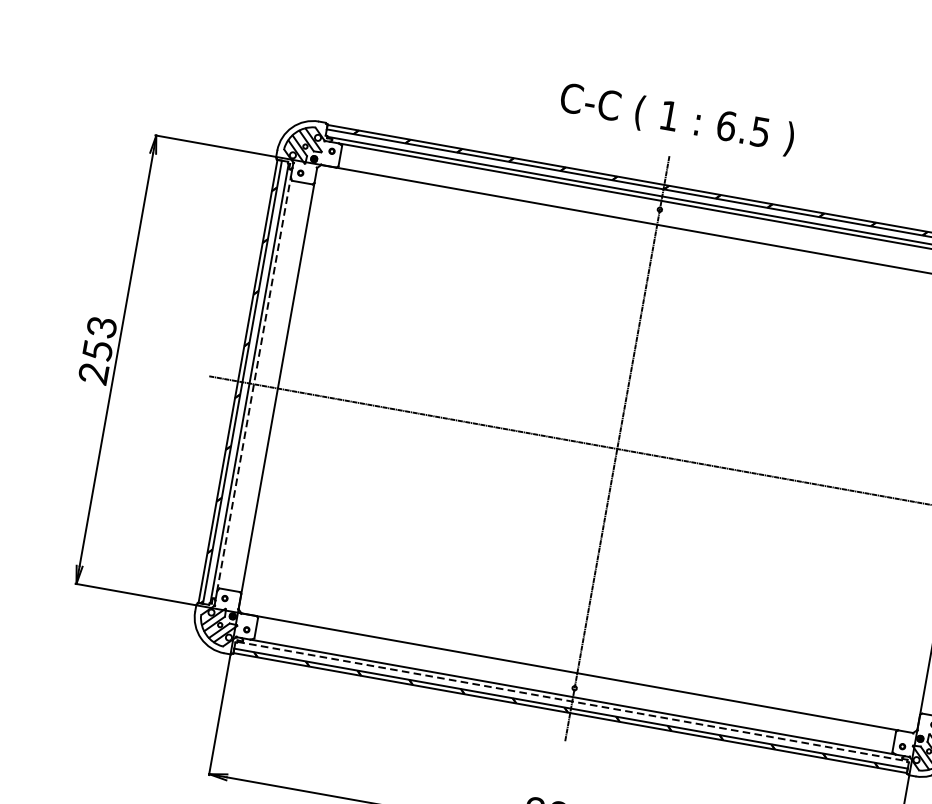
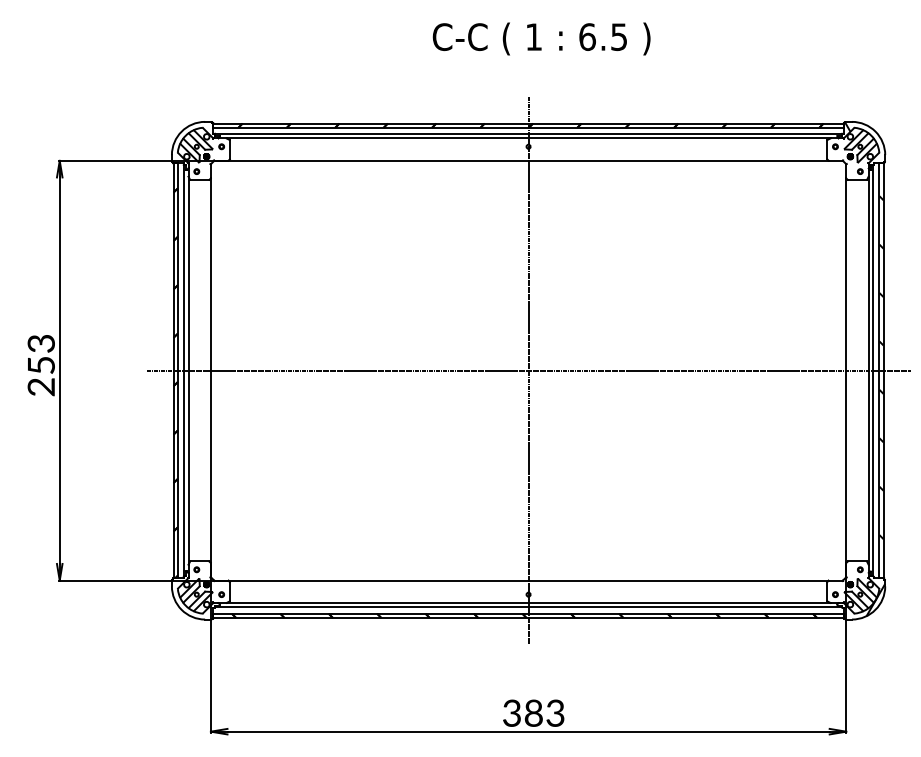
text: (677, 118) -> (541, 38), moved
line: (253, 384) -> (188, 370), dashed -> solid
line: (572, 701) -> (528, 607), dashed -> solid

